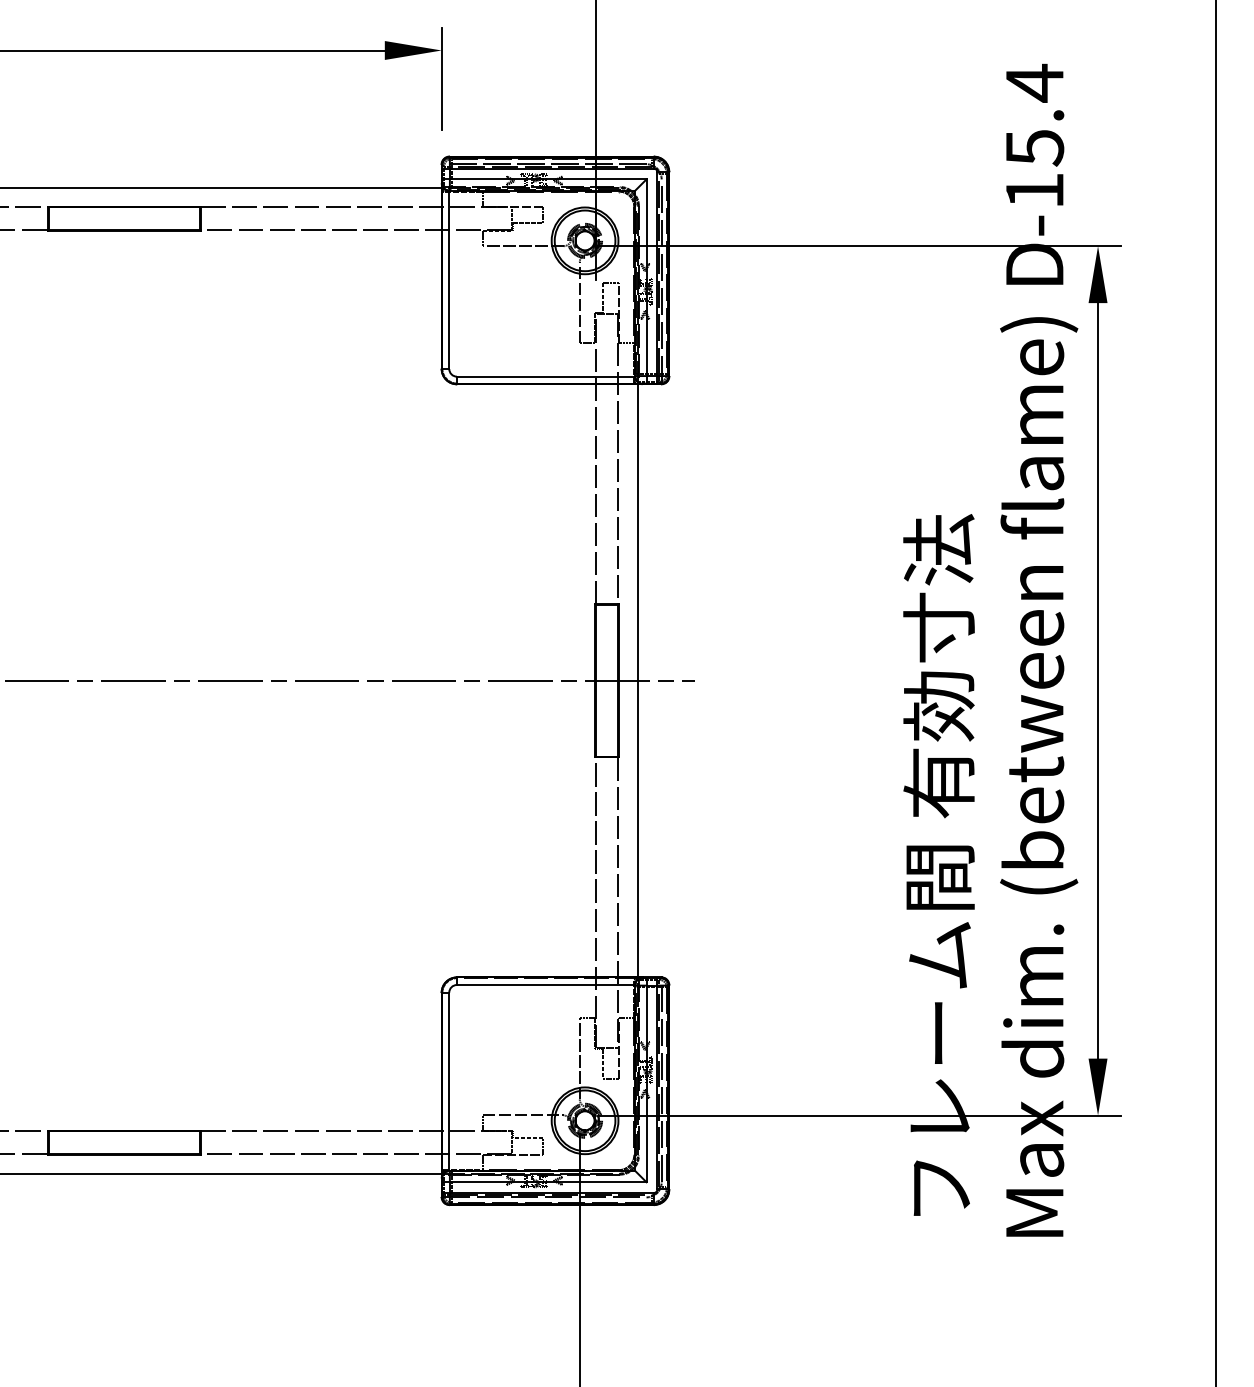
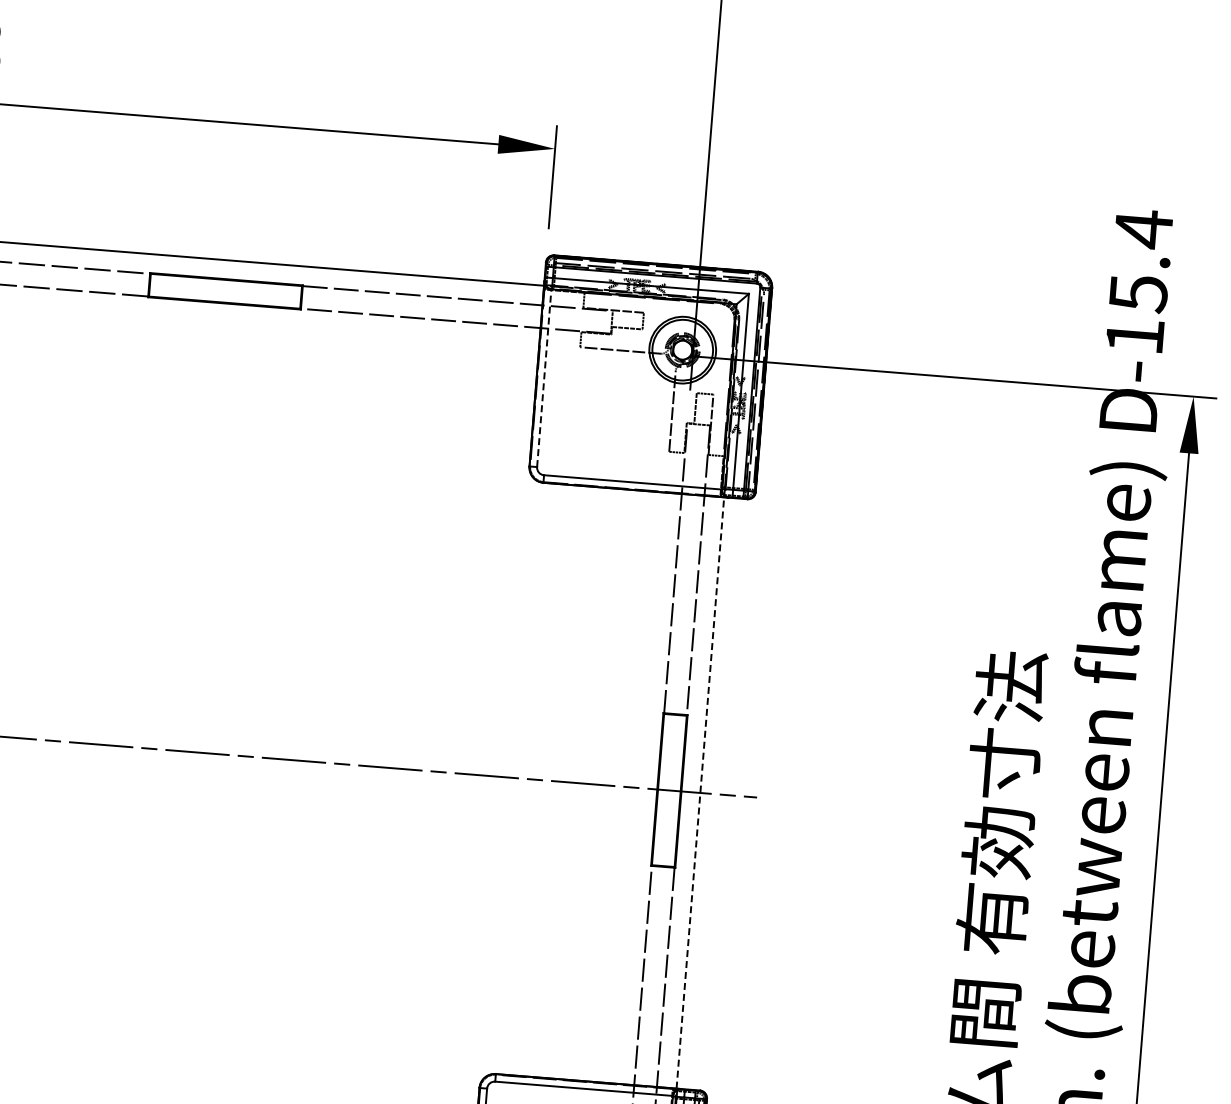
line: (449, 279) -> (544, 377), solid -> dashed
line: (638, 680) -> (700, 792), solid -> dashed

